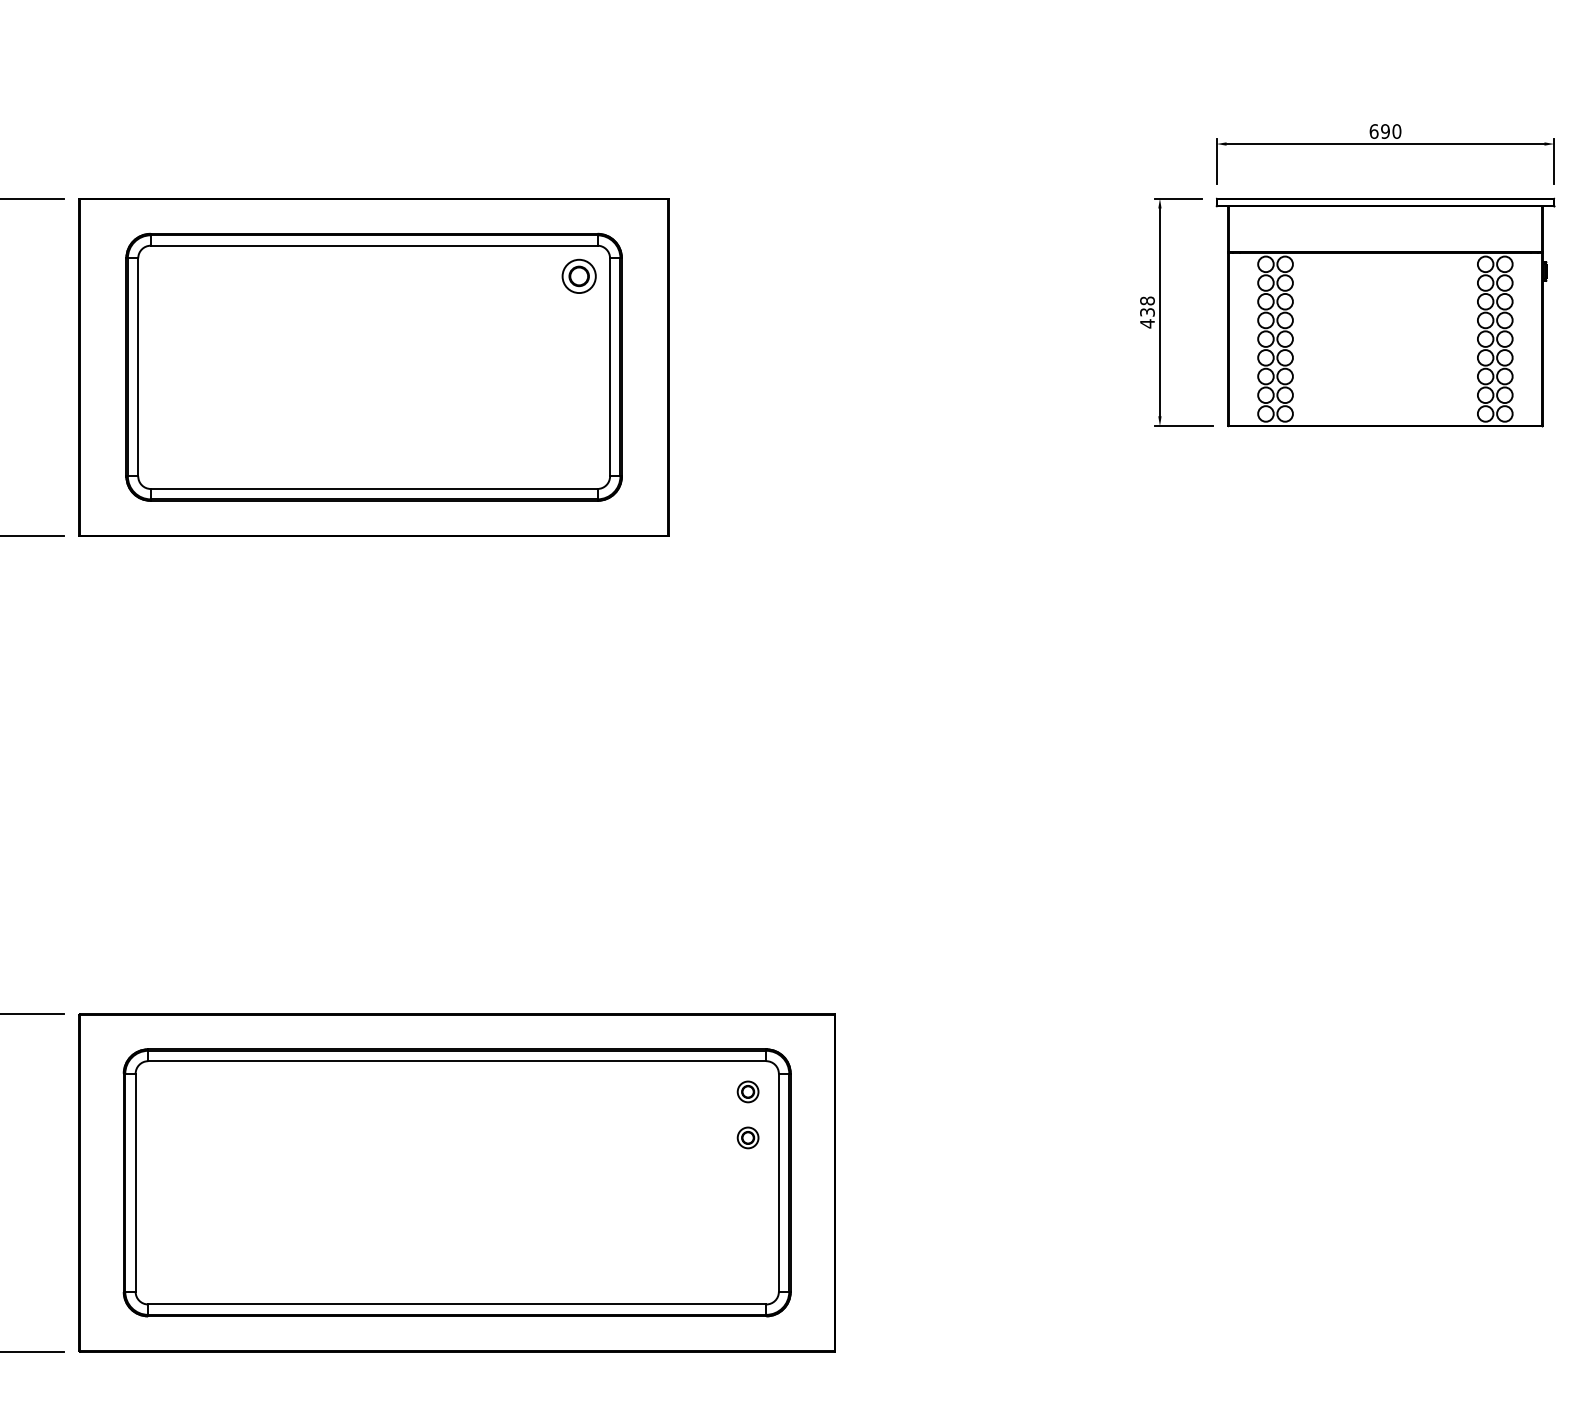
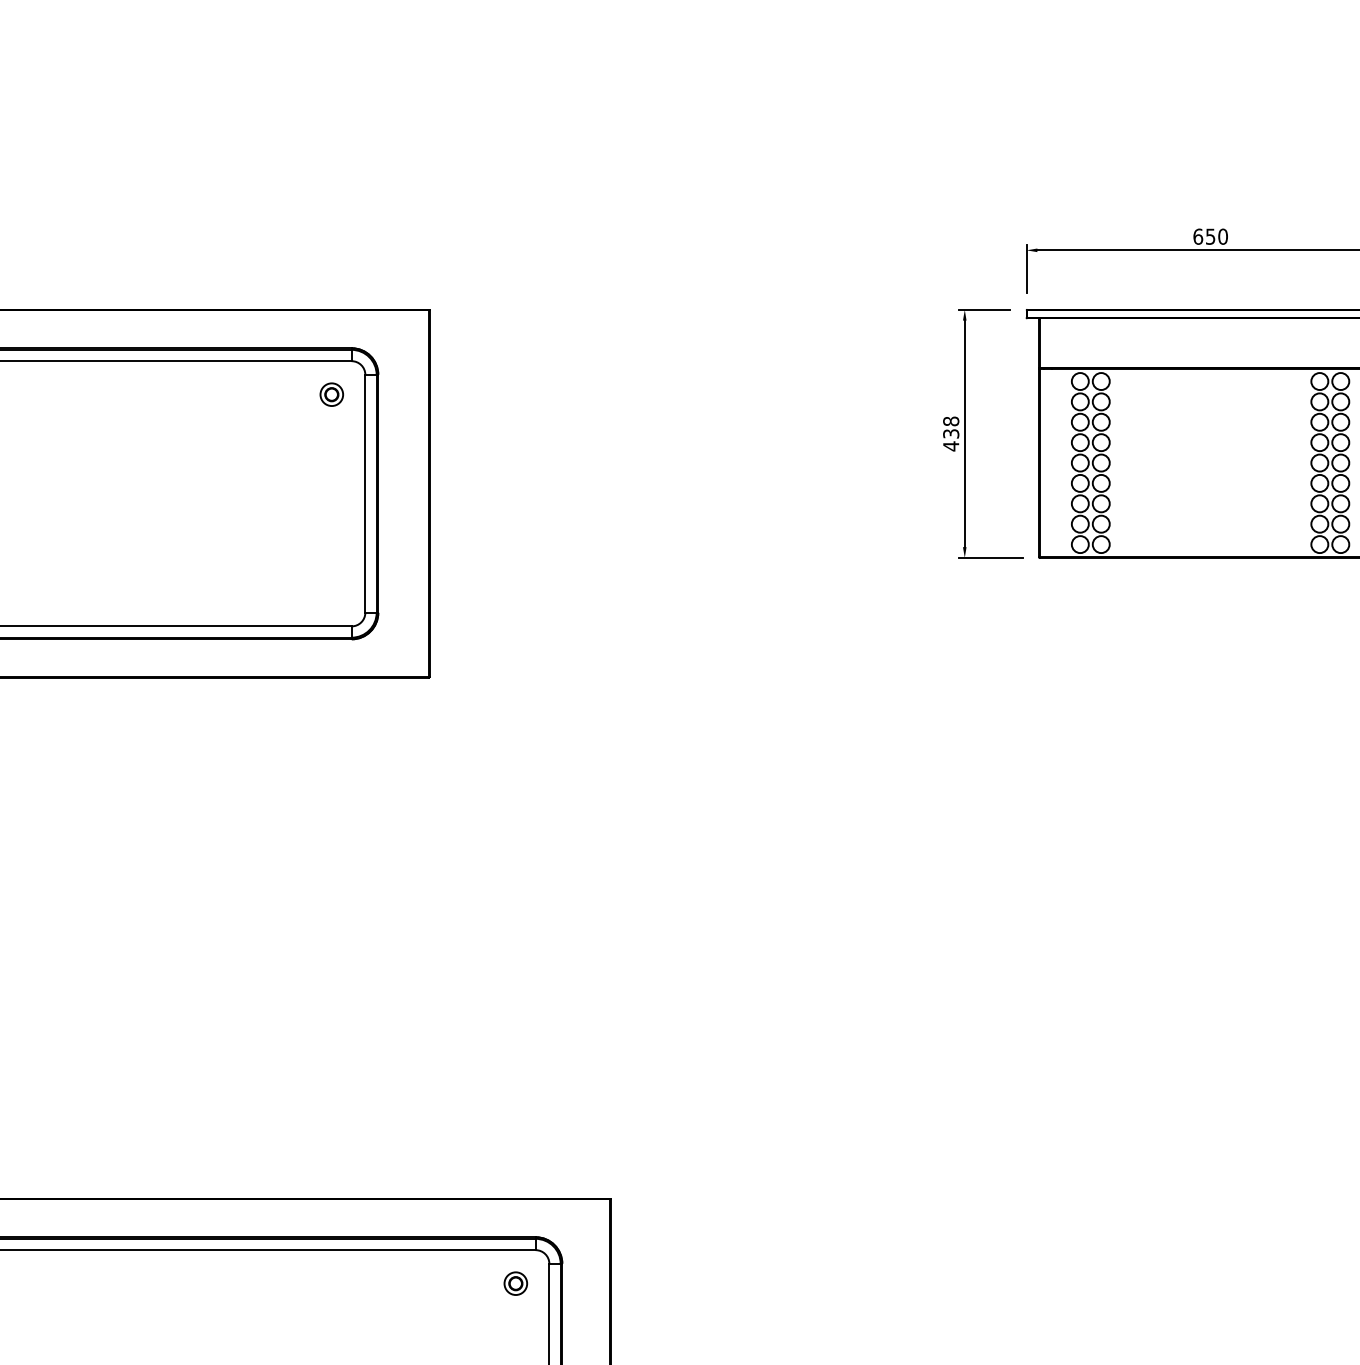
text: (1385, 131) -> (1210, 236), 690 -> 650
part: (579, 276) -> (332, 394), size x0.62
part: (747, 1137) -> (515, 1333), removed

